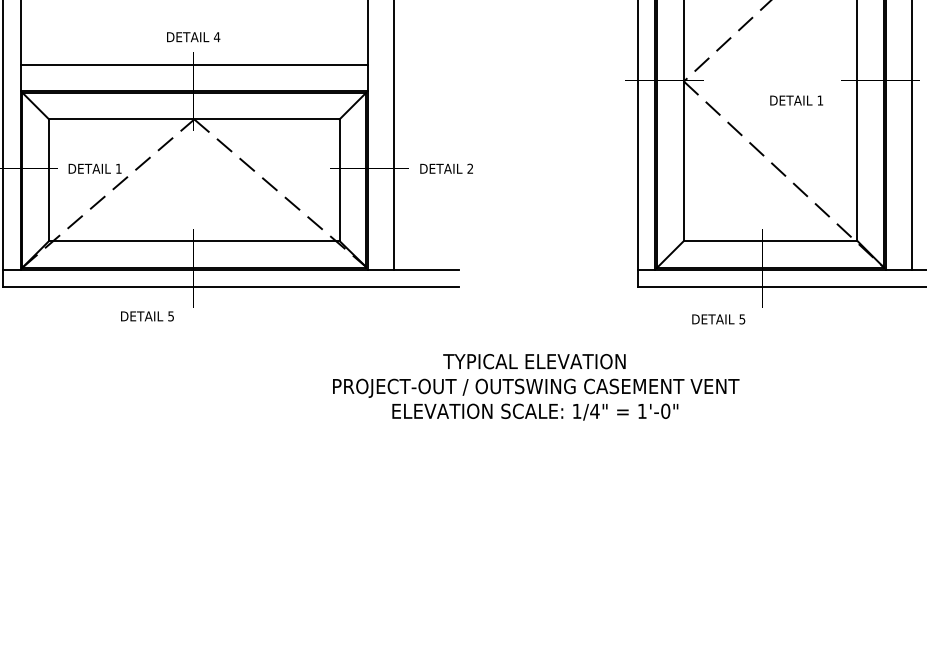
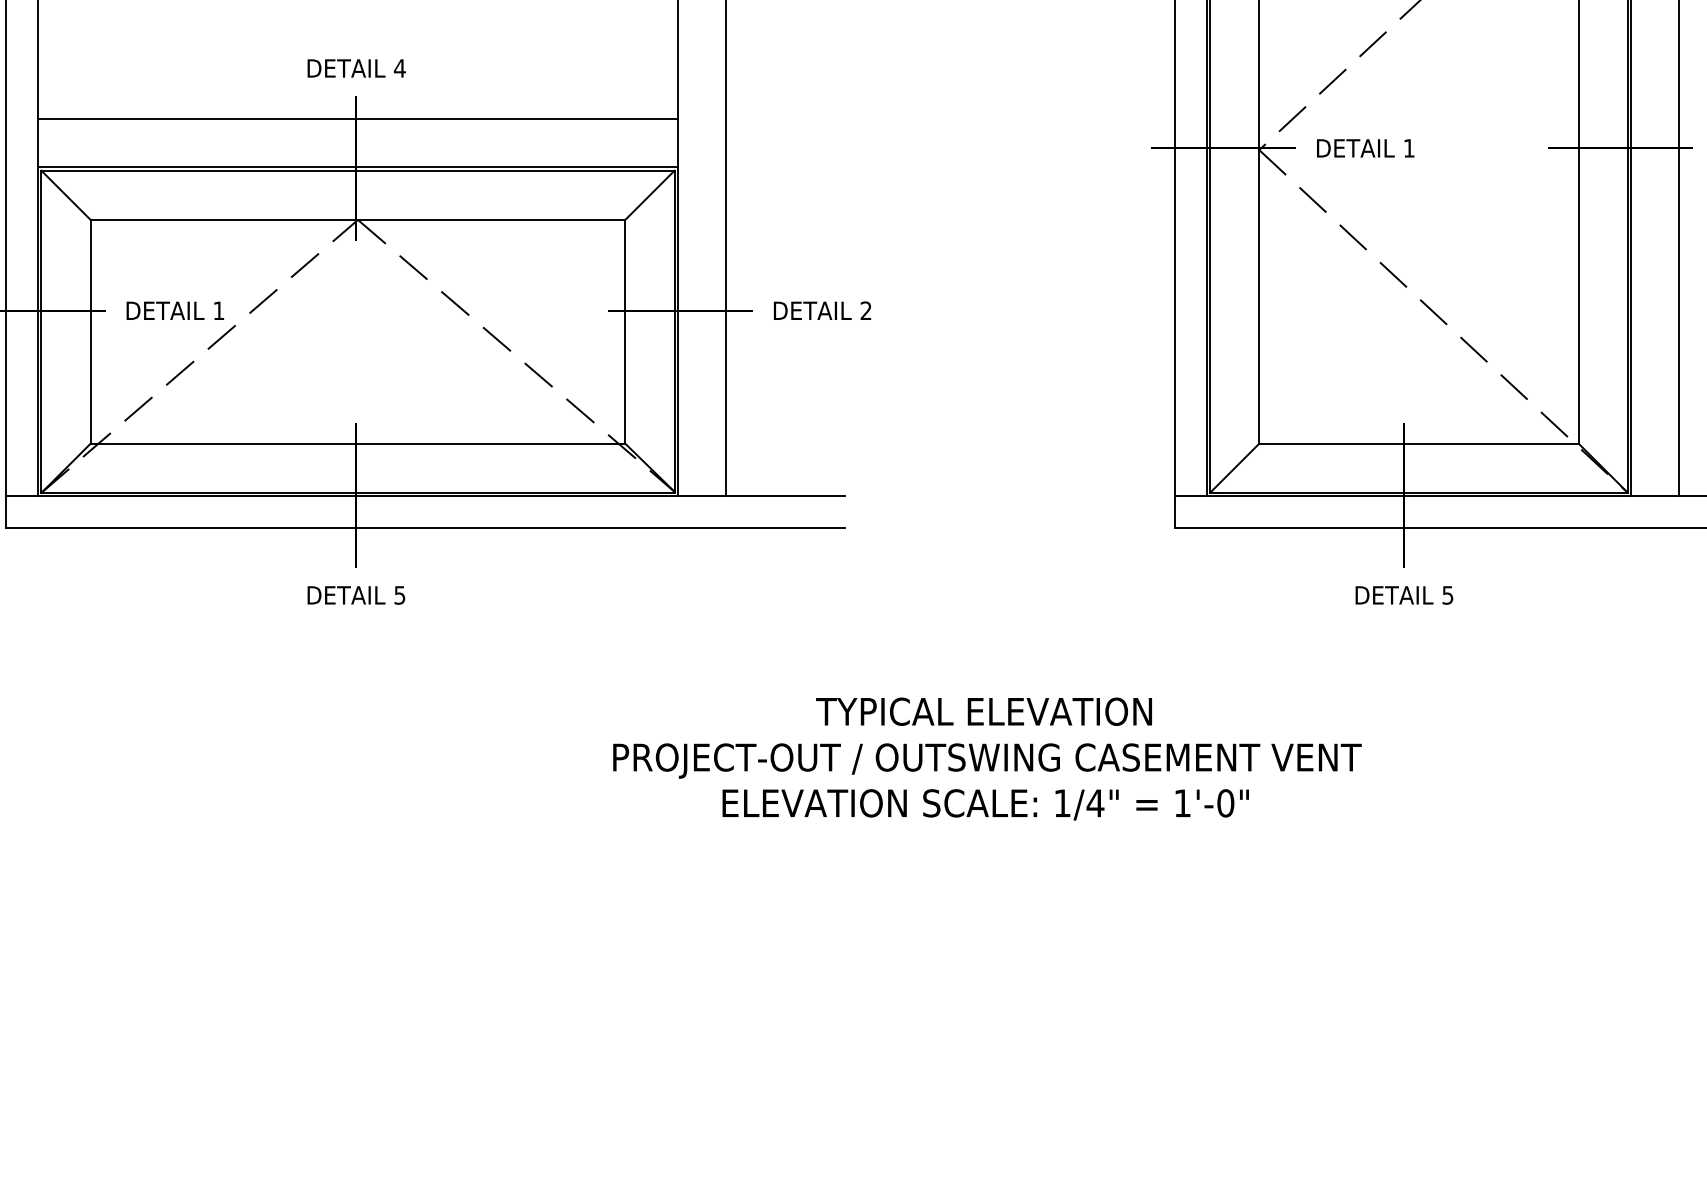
text: (796, 100) -> (1365, 148), moved
text: (147, 316) -> (356, 595), moved
text: (718, 319) -> (1403, 595), moved
text: (536, 387) -> (987, 759), moved

